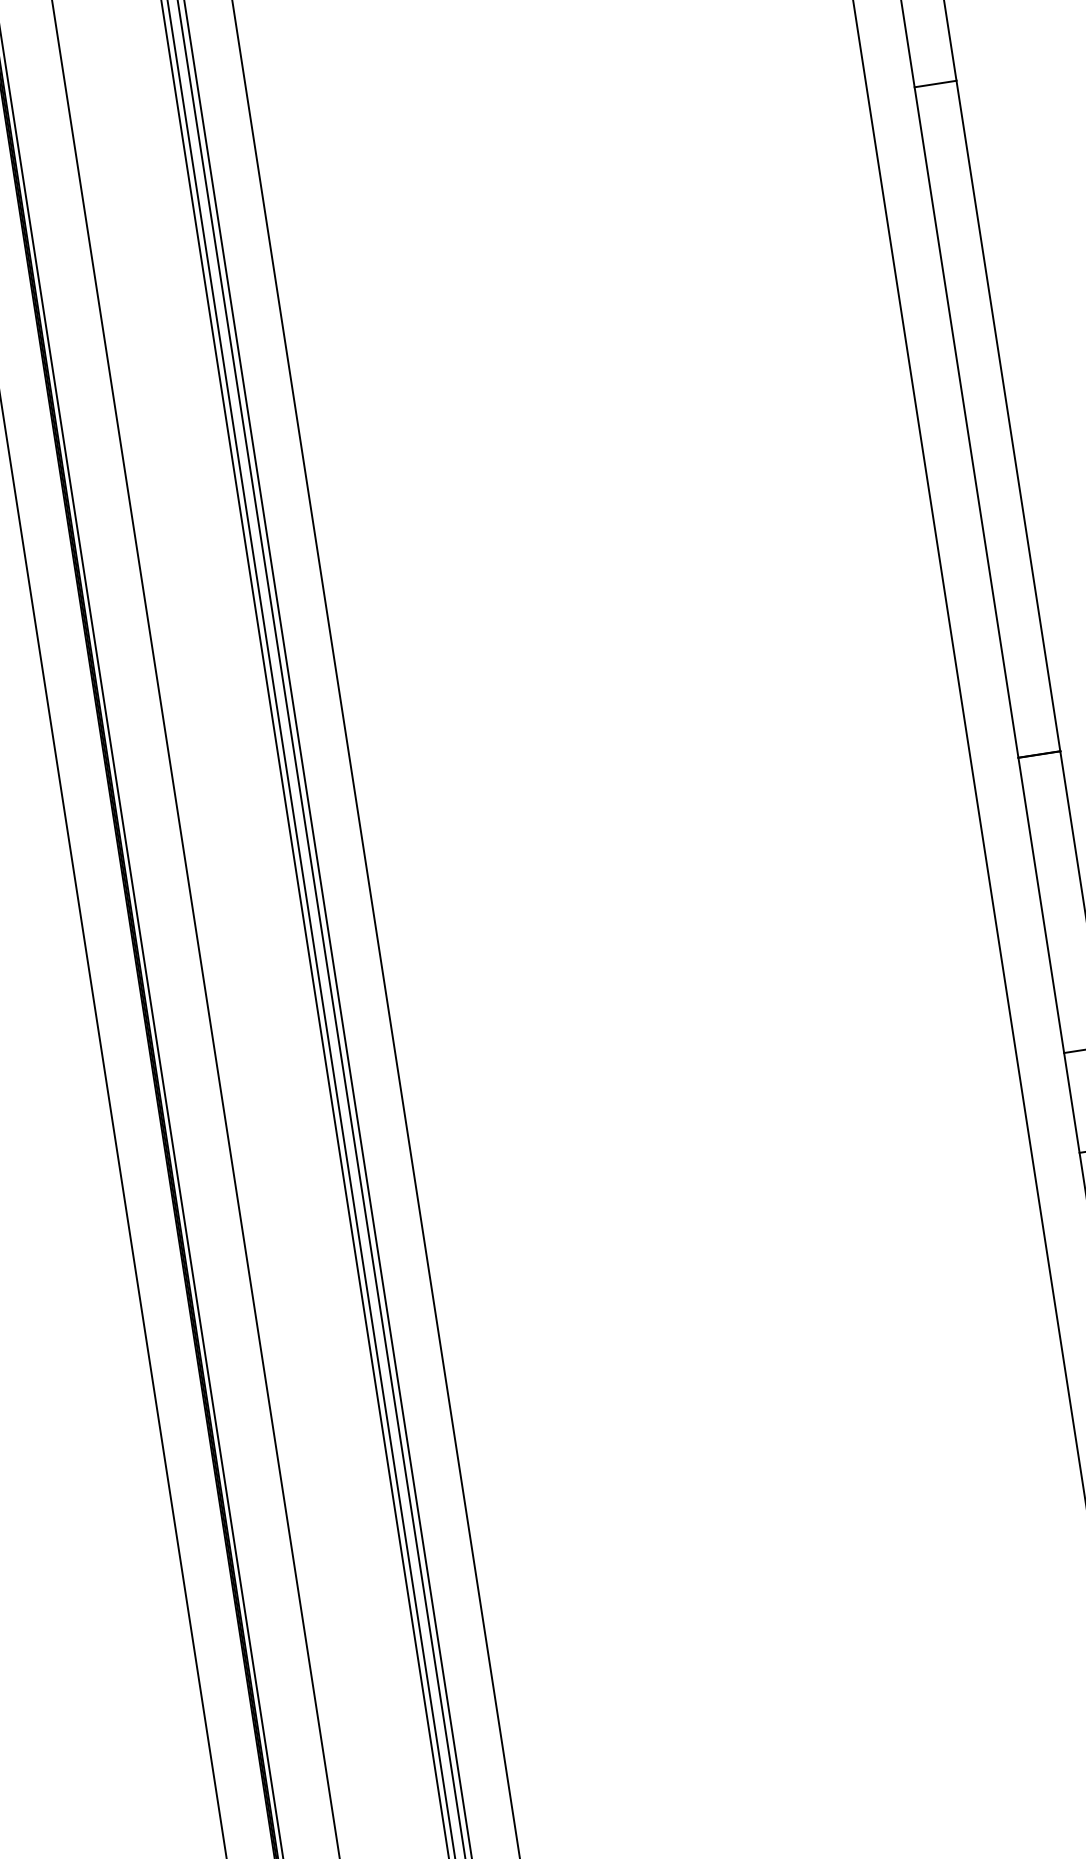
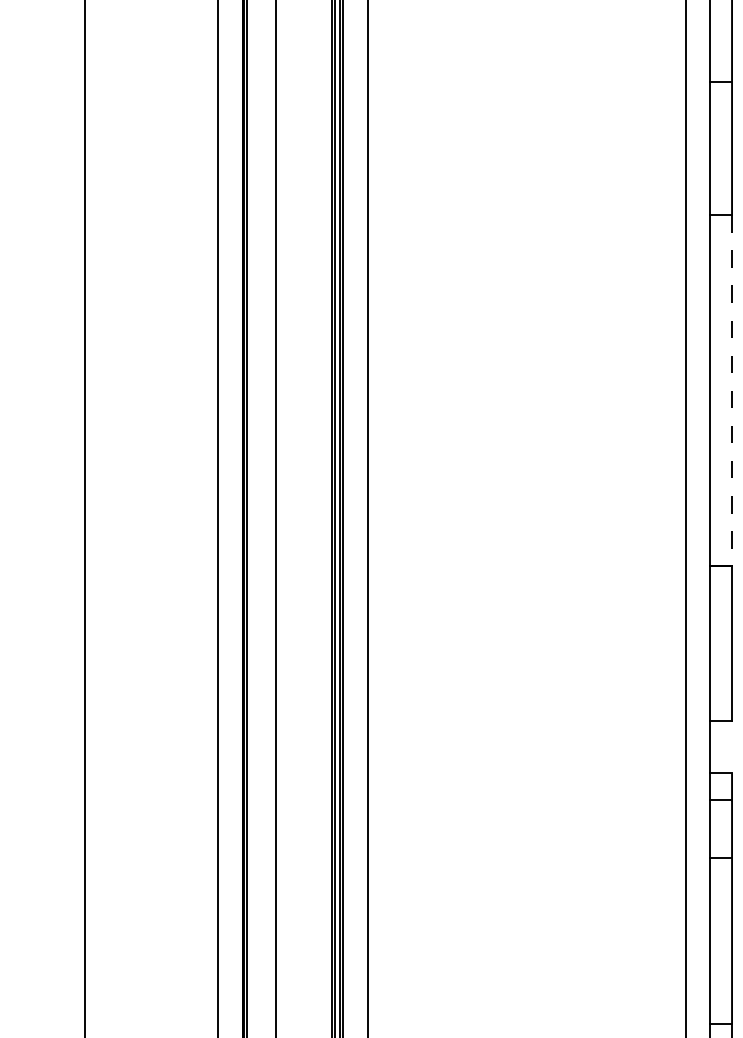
line: (1009, 415) -> (732, 390), solid -> dashed

